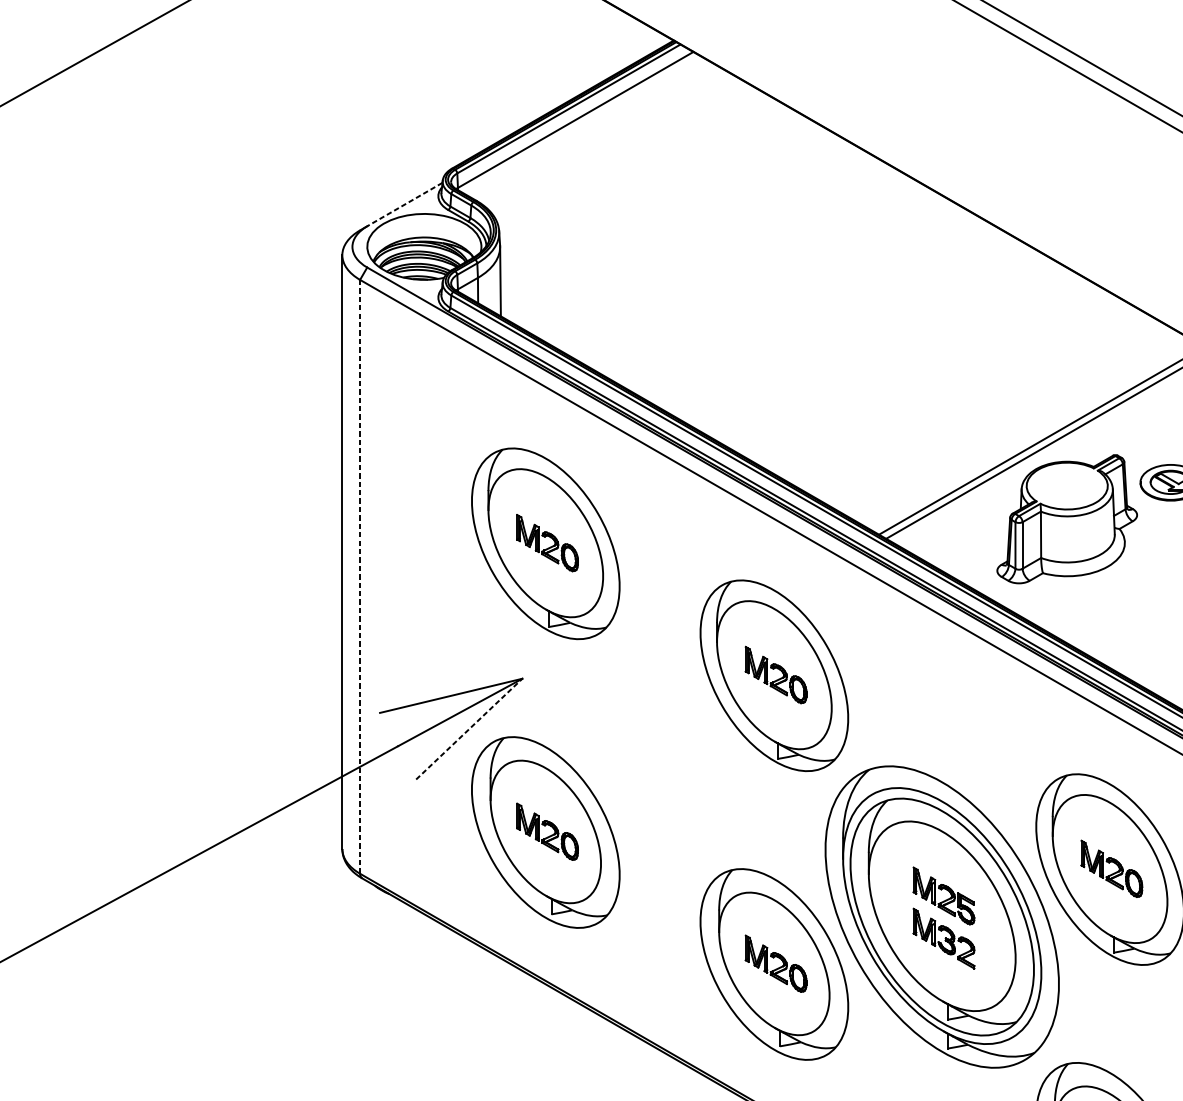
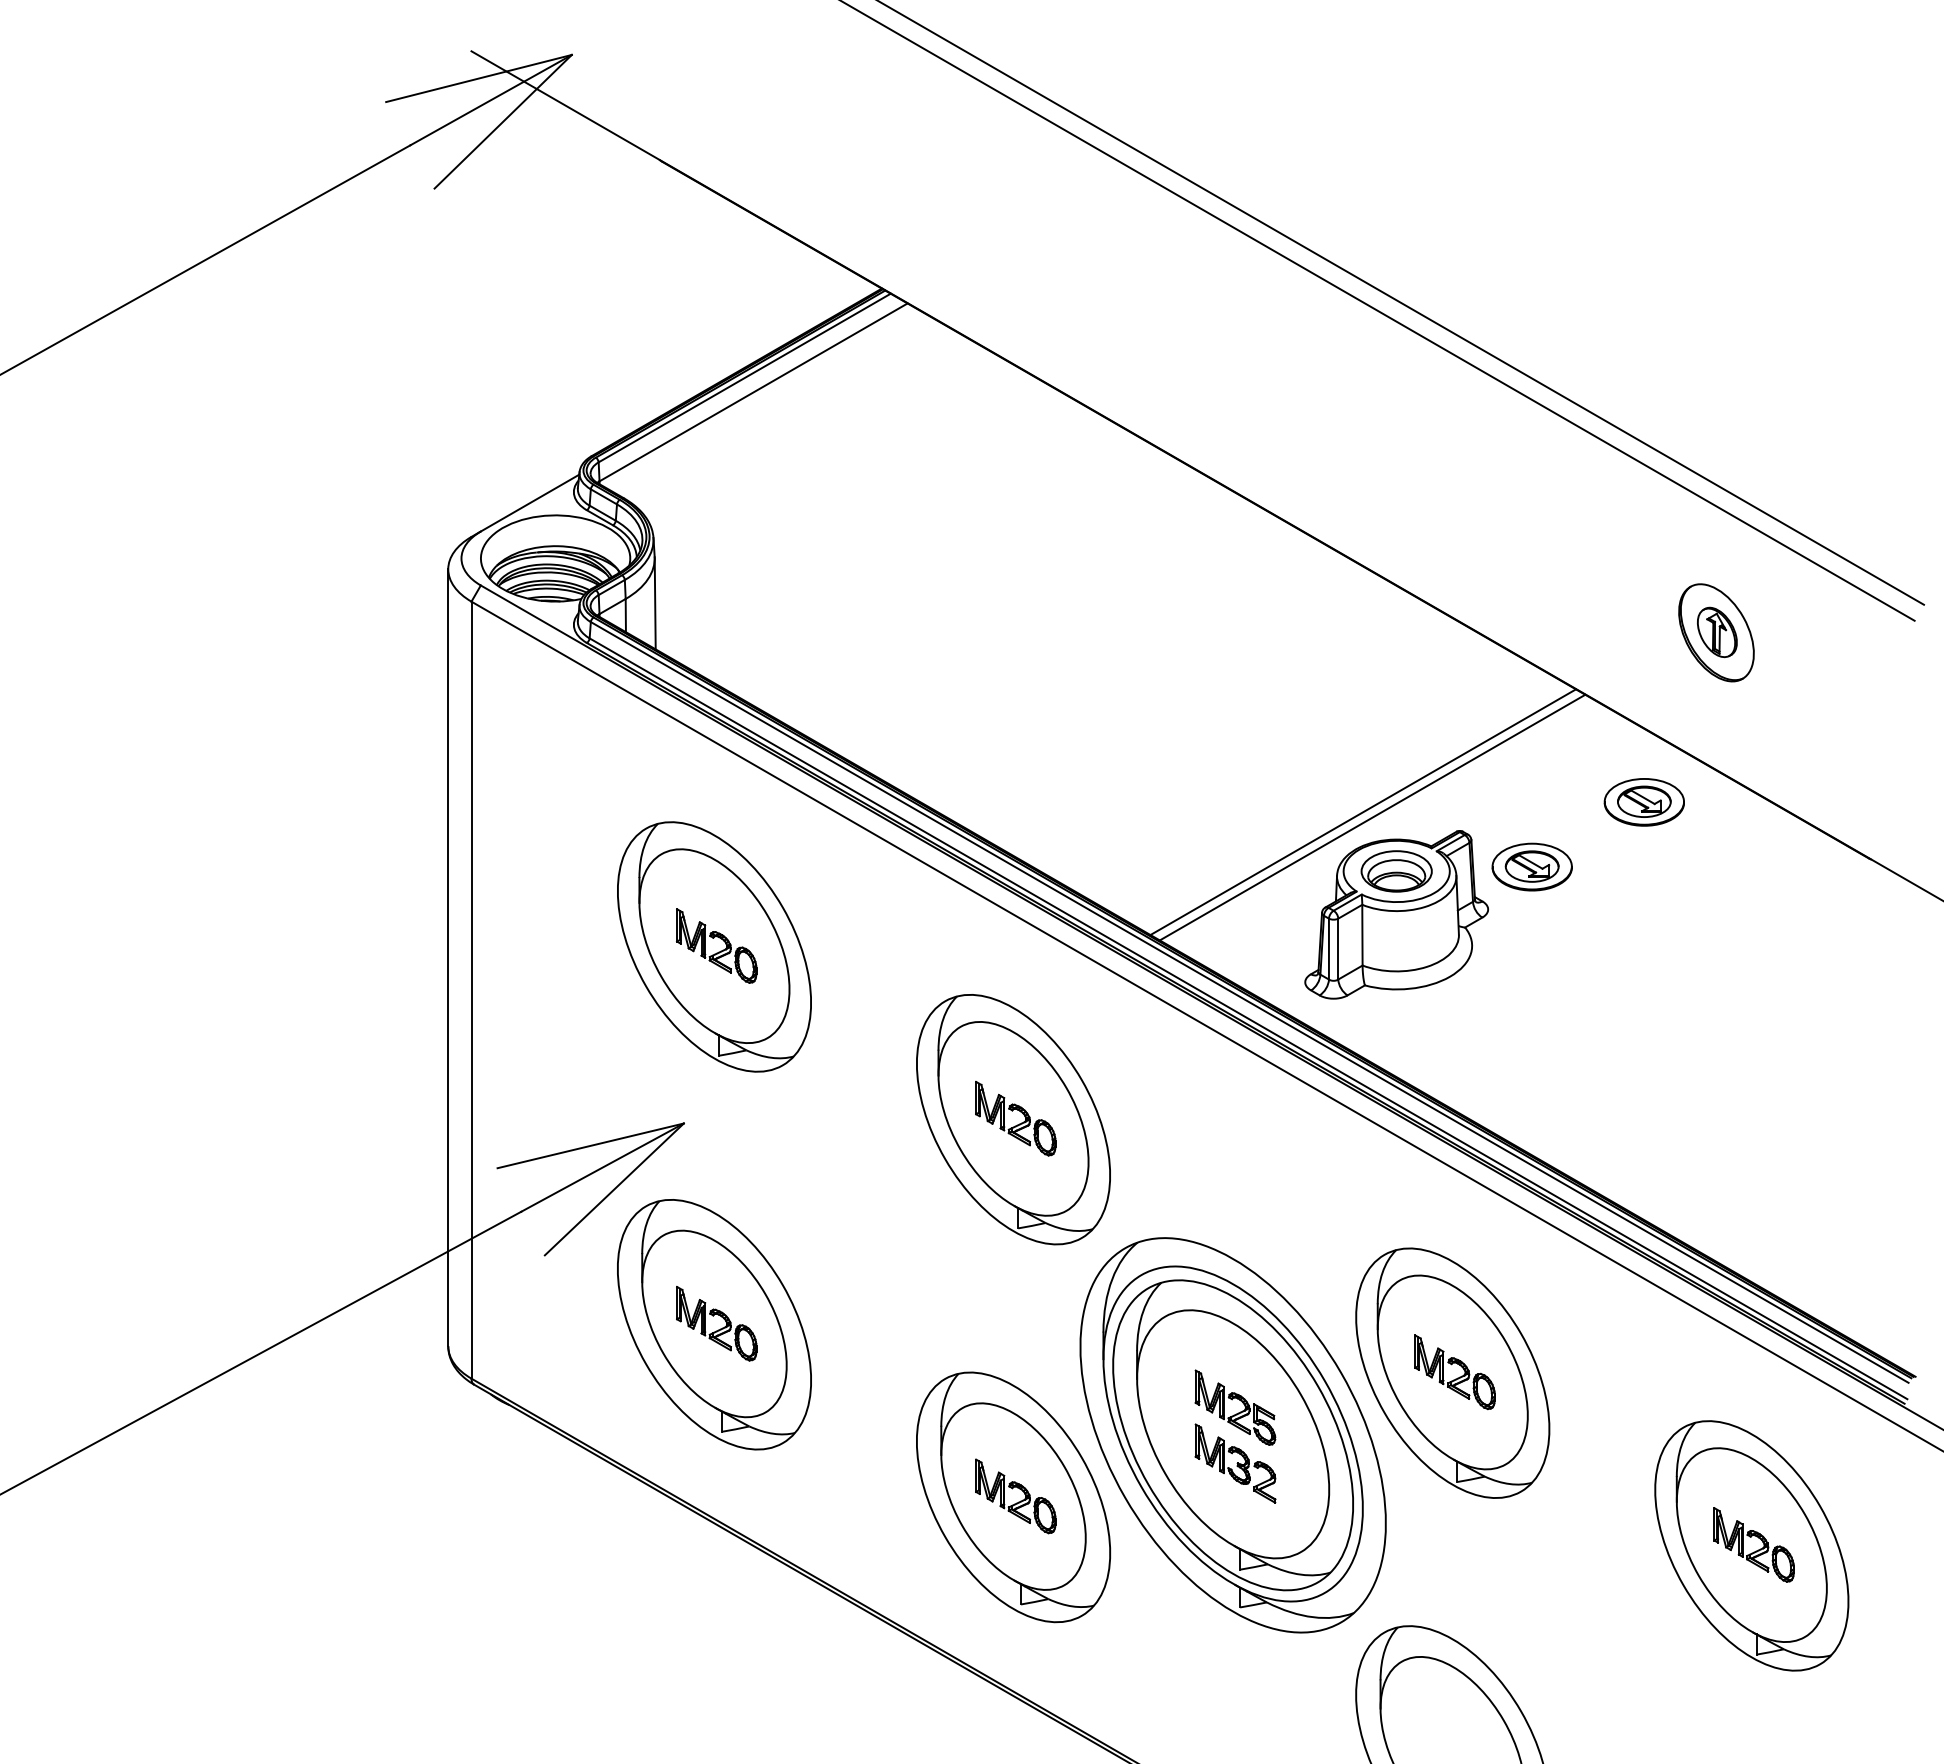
line: (405, 204) -> (530, 503), dashed -> solid
part: (1067, 486) -> (1396, 871), added
line: (360, 577) -> (471, 990), dashed -> solid
line: (469, 729) -> (614, 1189), dashed -> solid

